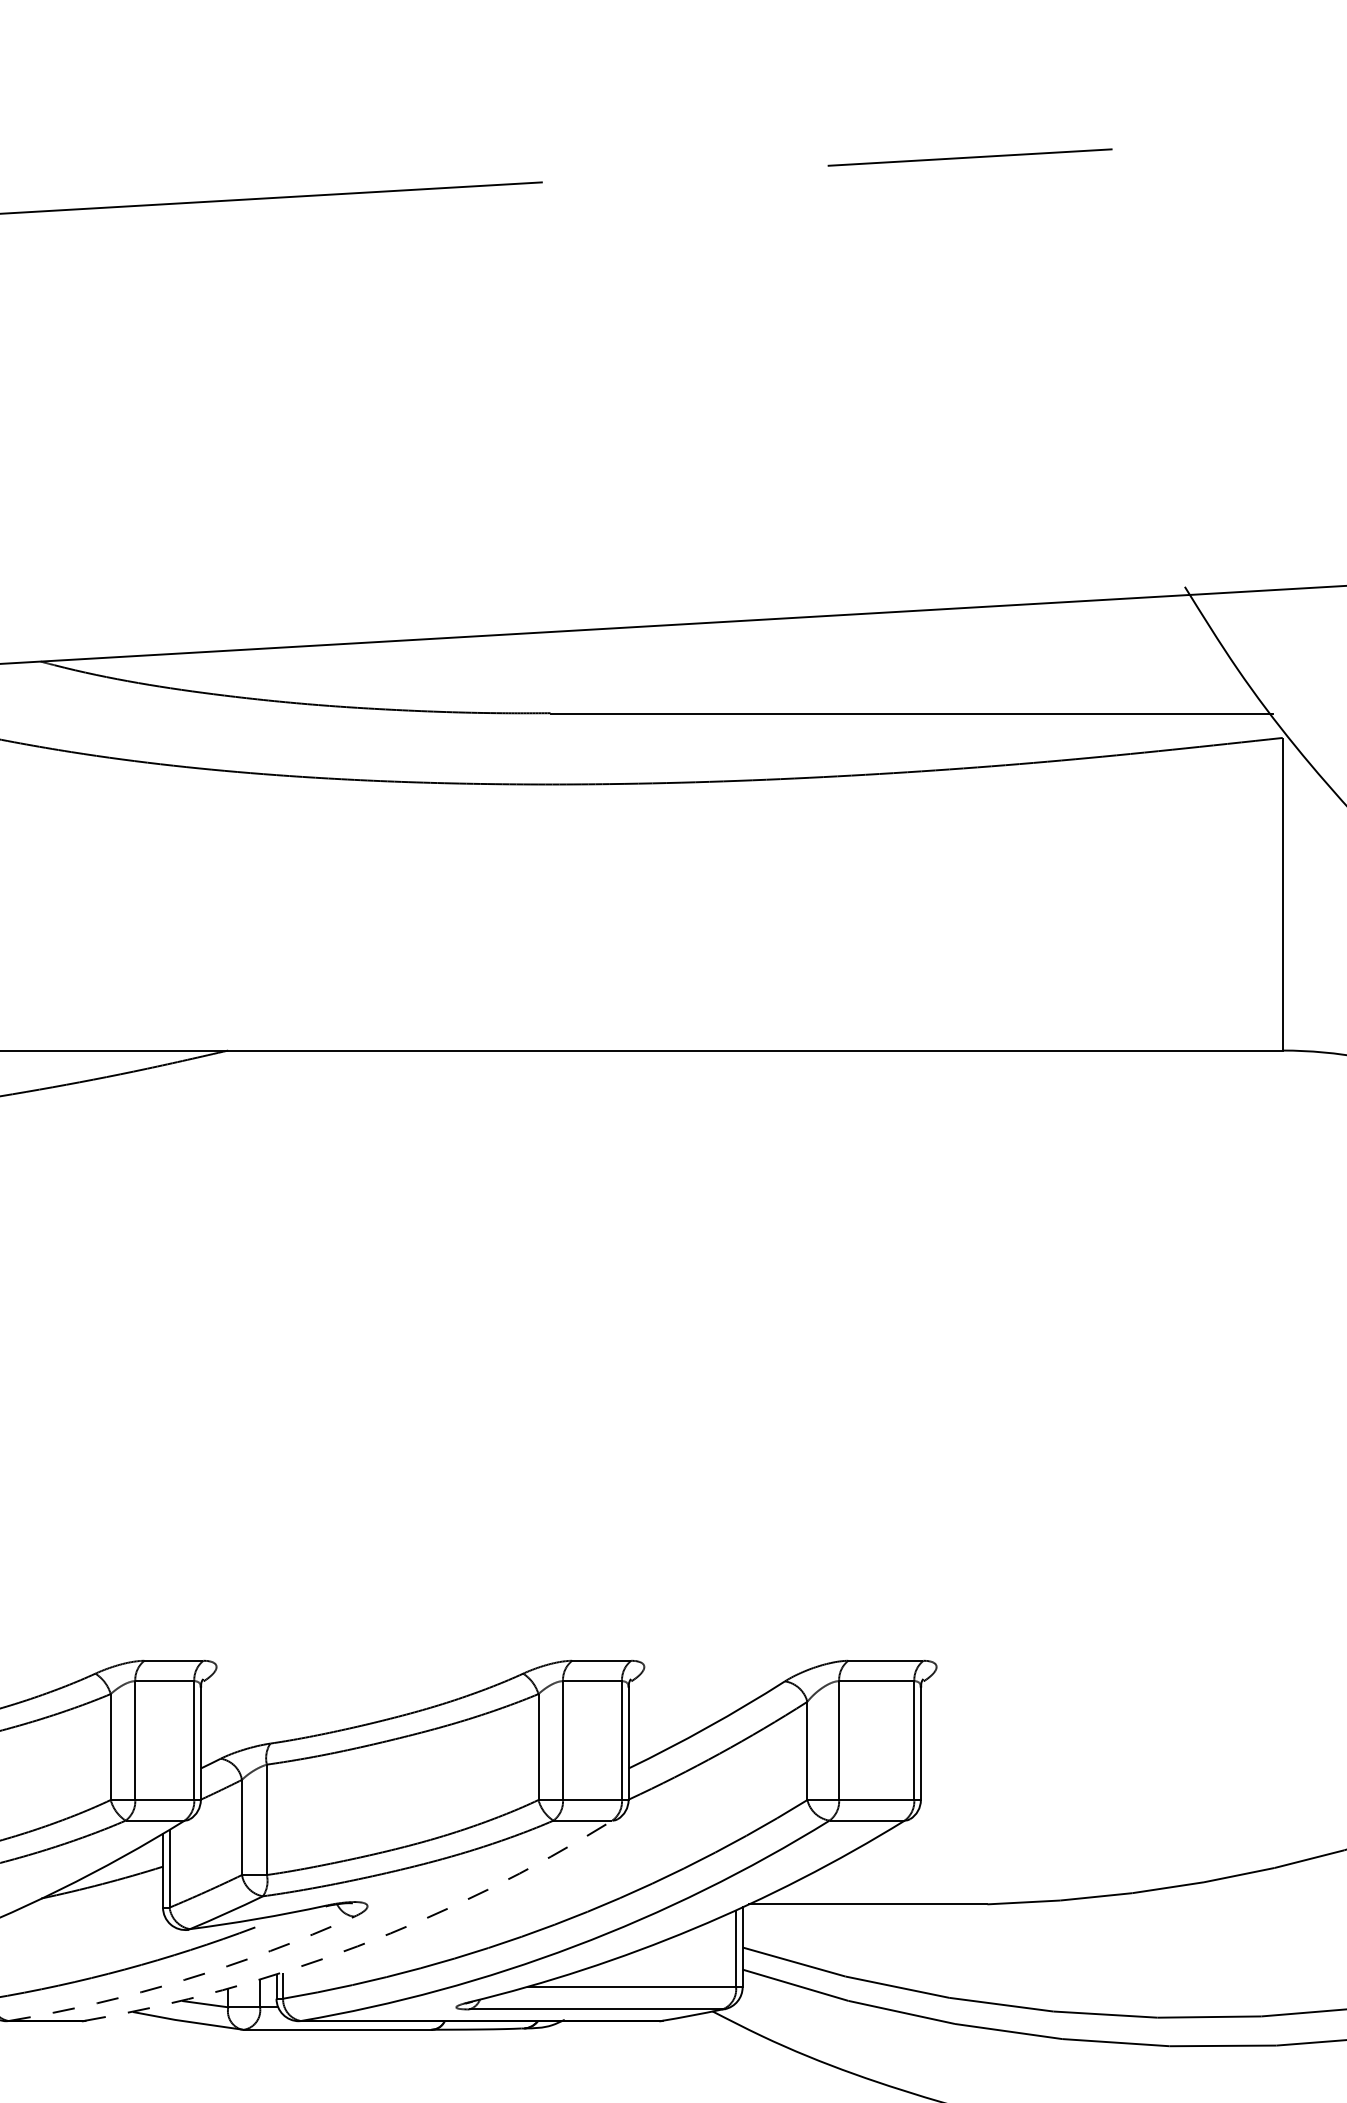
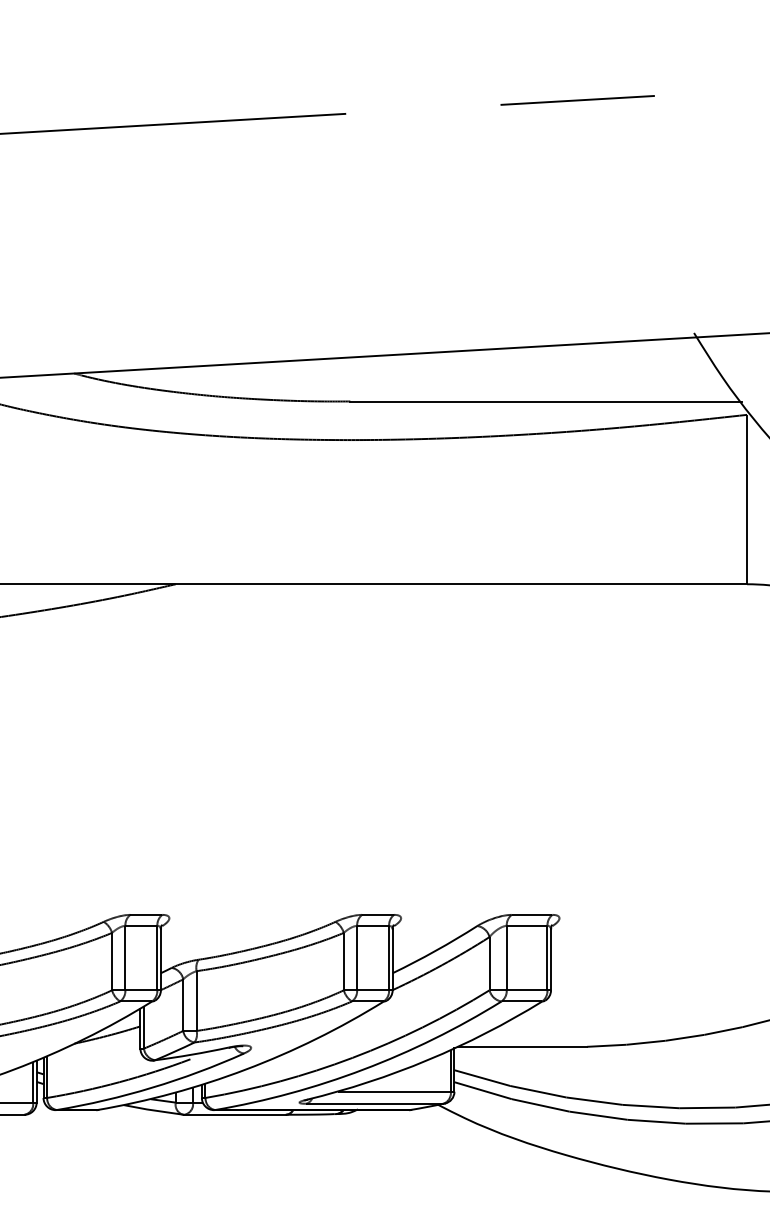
arc: (356, 1946) -> (245, 1069), dashed -> solid
arc: (185, 1979) -> (152, 1087), dashed -> solid

